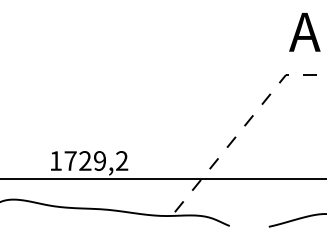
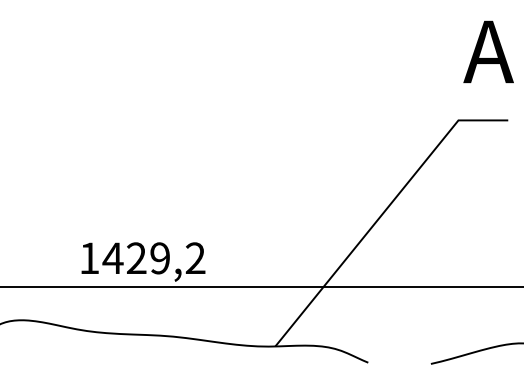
line: (238, 133) -> (382, 214), dashed -> solid
text: (70, 160) -> (112, 257), 1729,2 -> 1429,2

